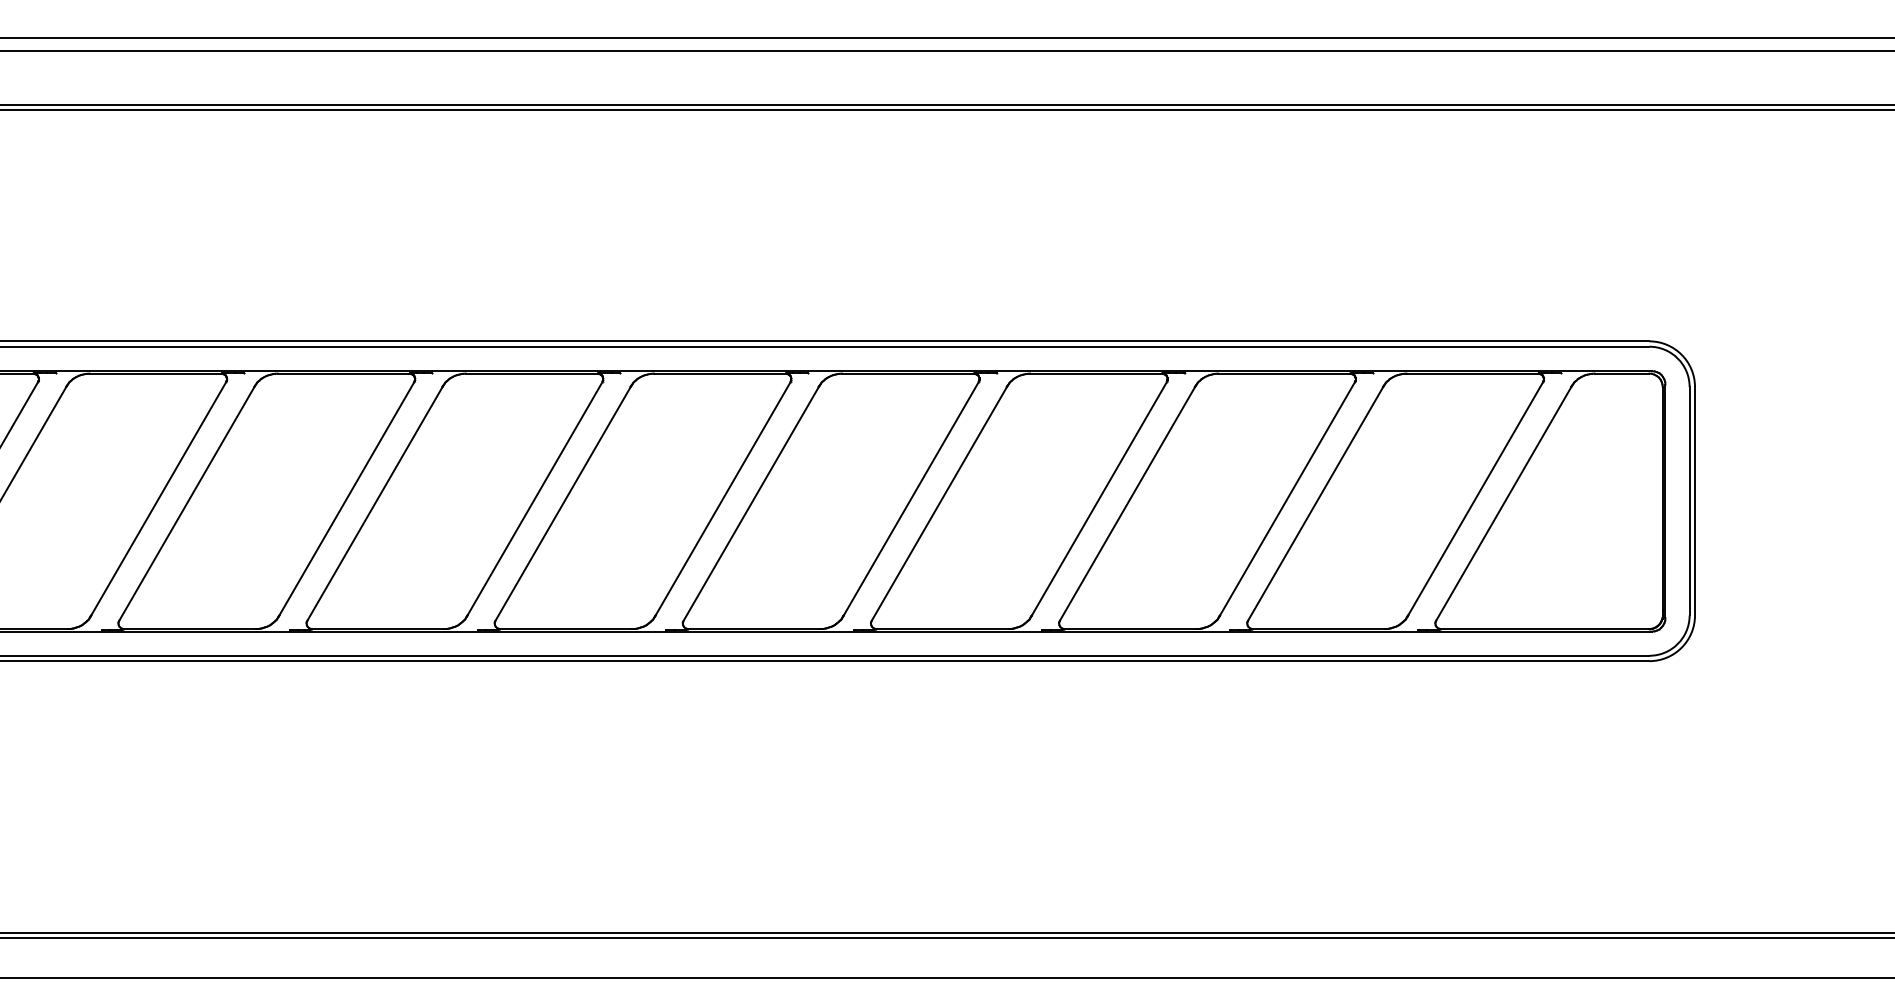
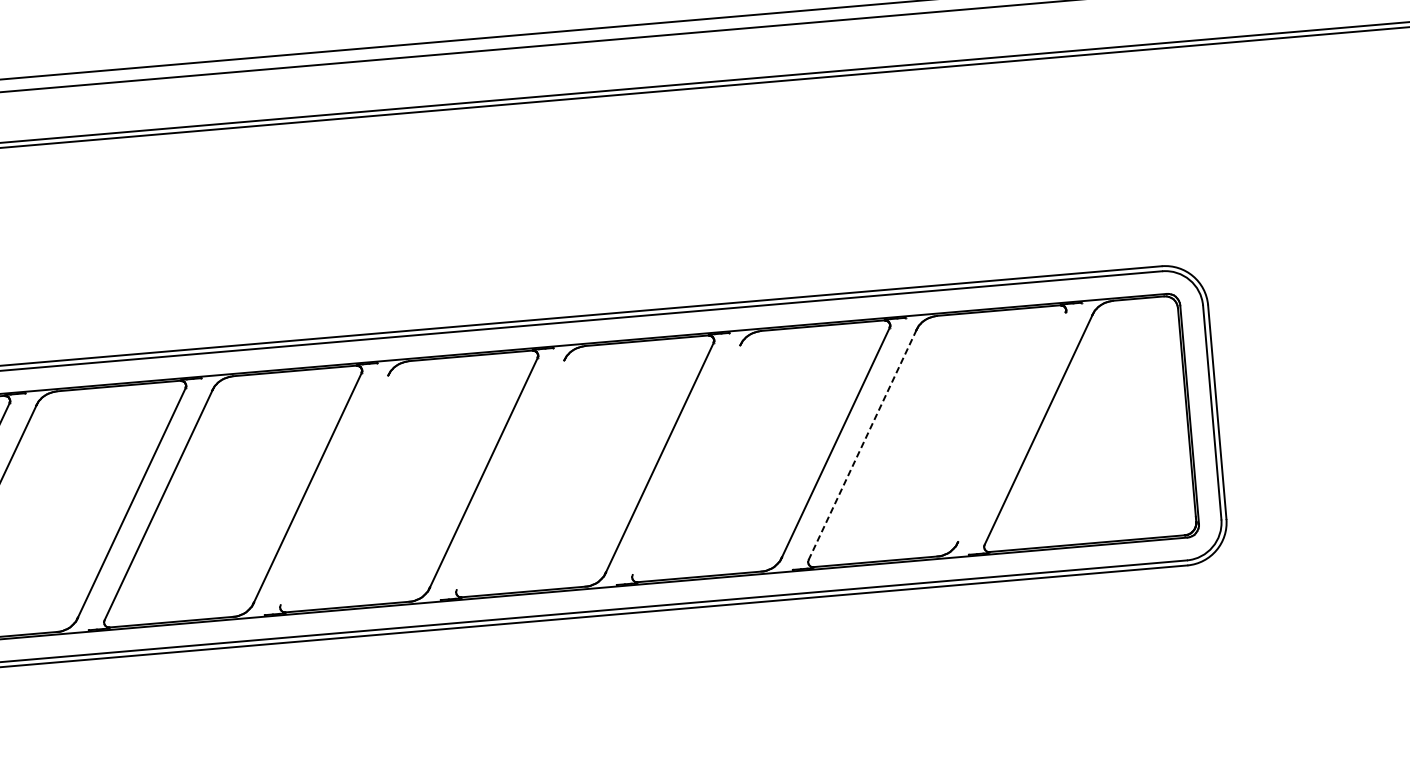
line: (1475, 498) -> (1011, 427), removed
line: (751, 503) -> (334, 489), removed
line: (939, 503) -> (510, 474), removed
line: (1127, 503) -> (686, 459), removed
line: (1315, 504) -> (862, 445), solid -> dashed

